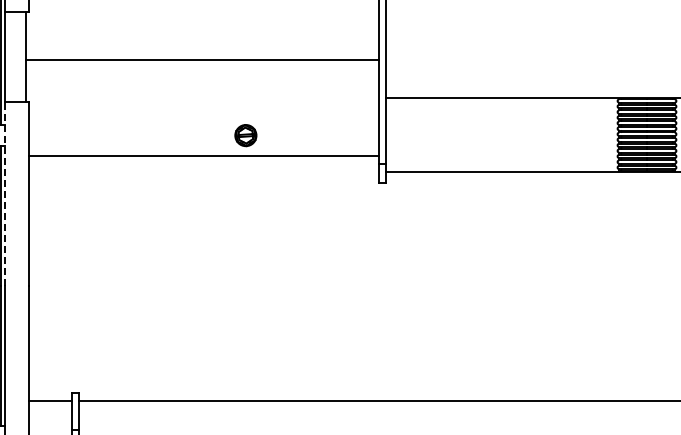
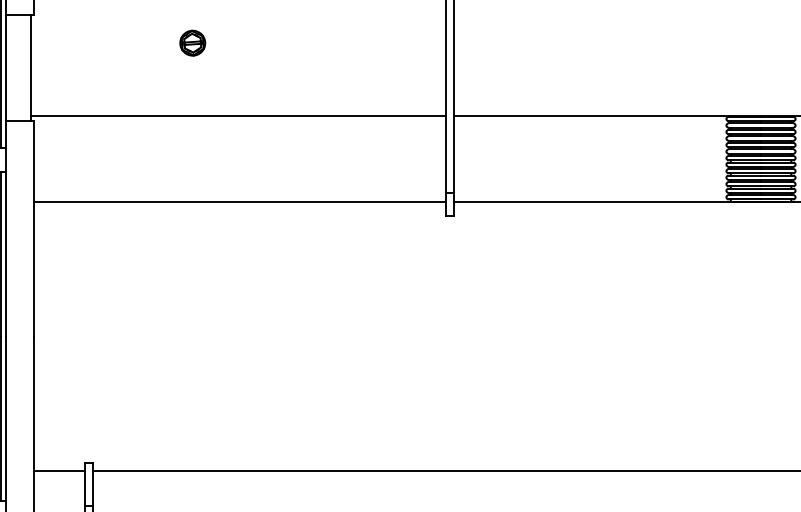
line: (201, 60) -> (237, 116), moved
part: (245, 135) -> (192, 43), moved
line: (203, 155) -> (239, 201), moved
line: (5, 194) -> (6, 228), dashed -> solid

